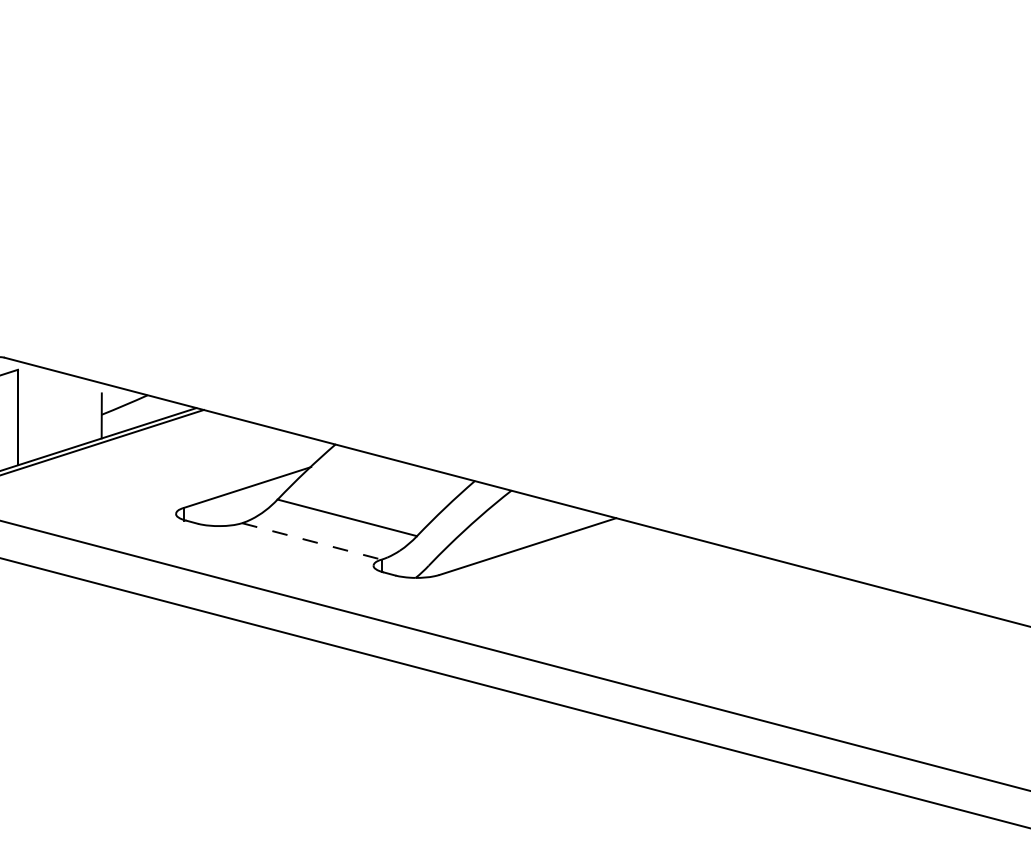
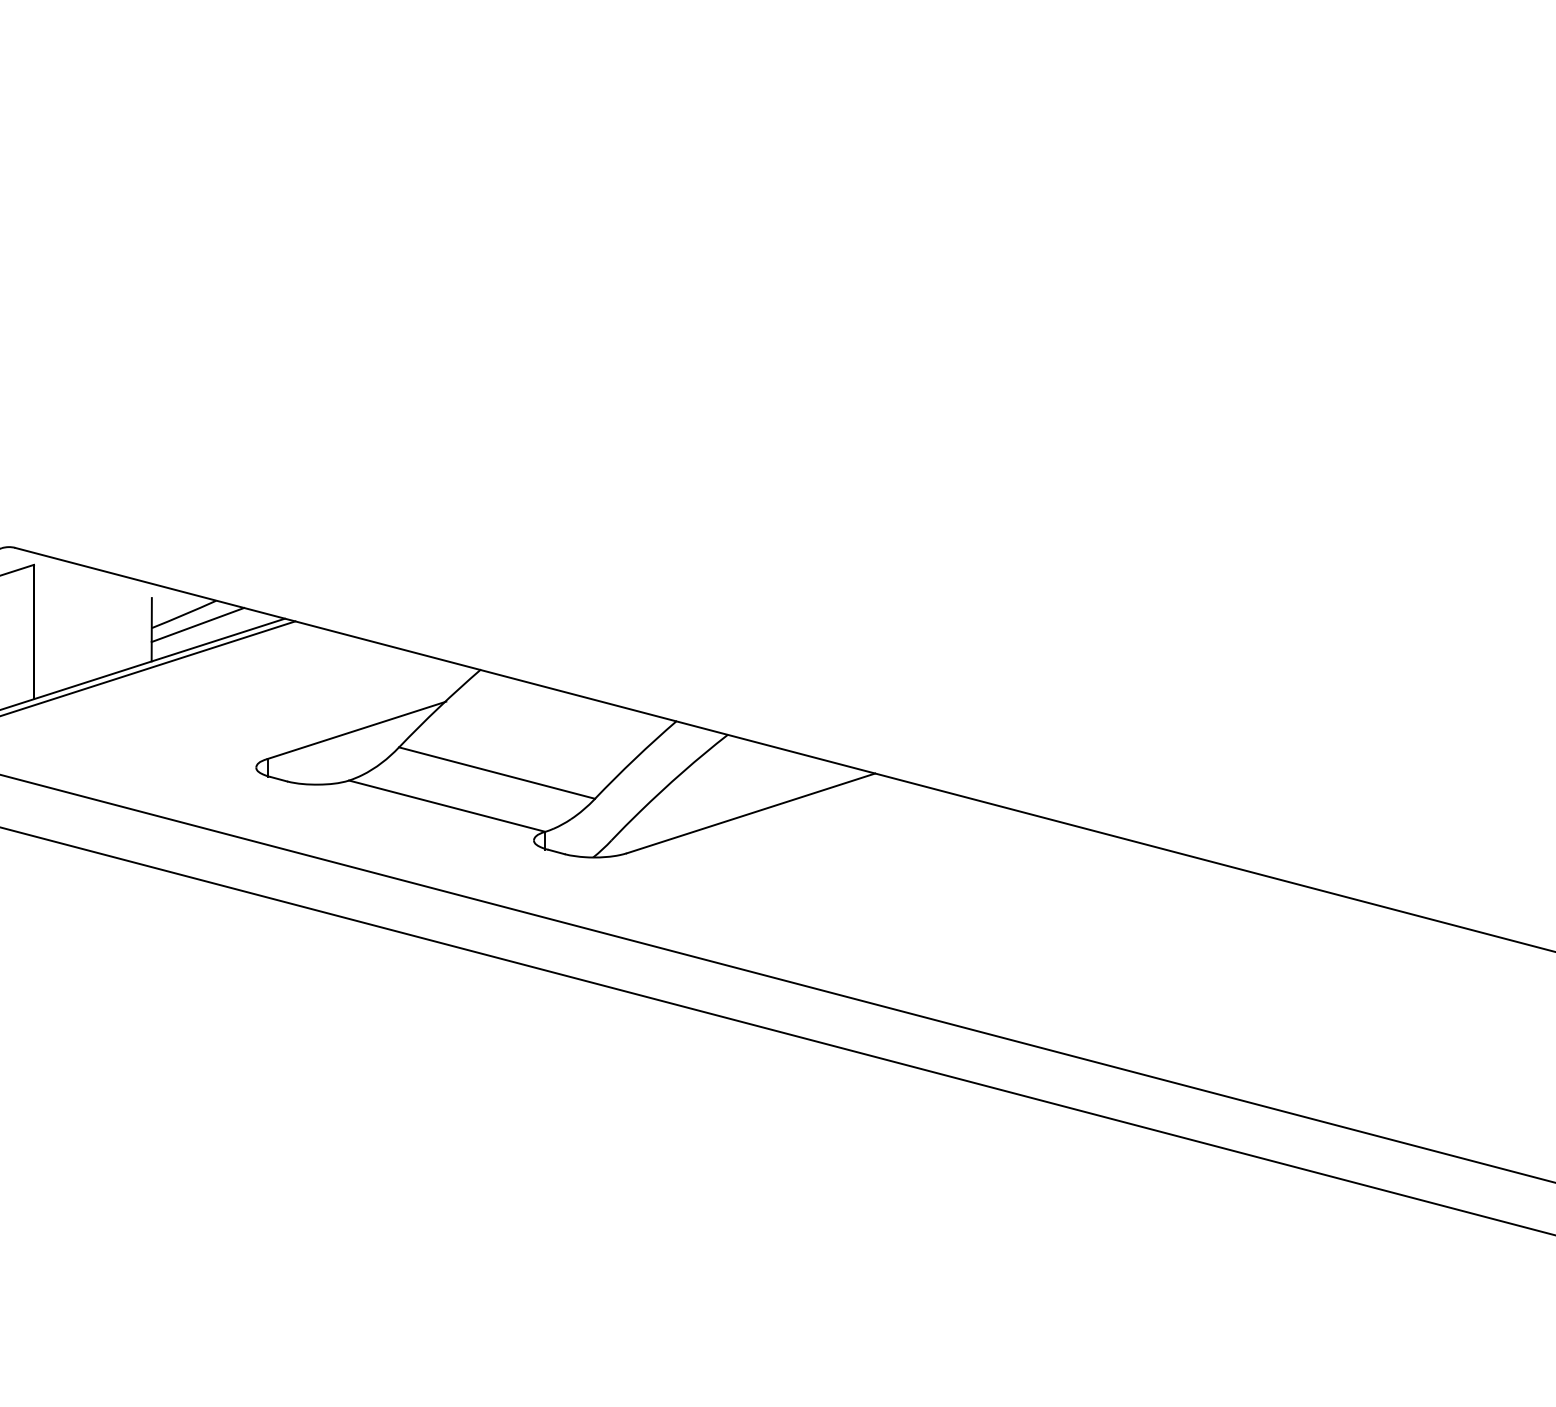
line: (134, 412) -> (197, 624), added
line: (312, 541) -> (447, 806), dashed -> solid

